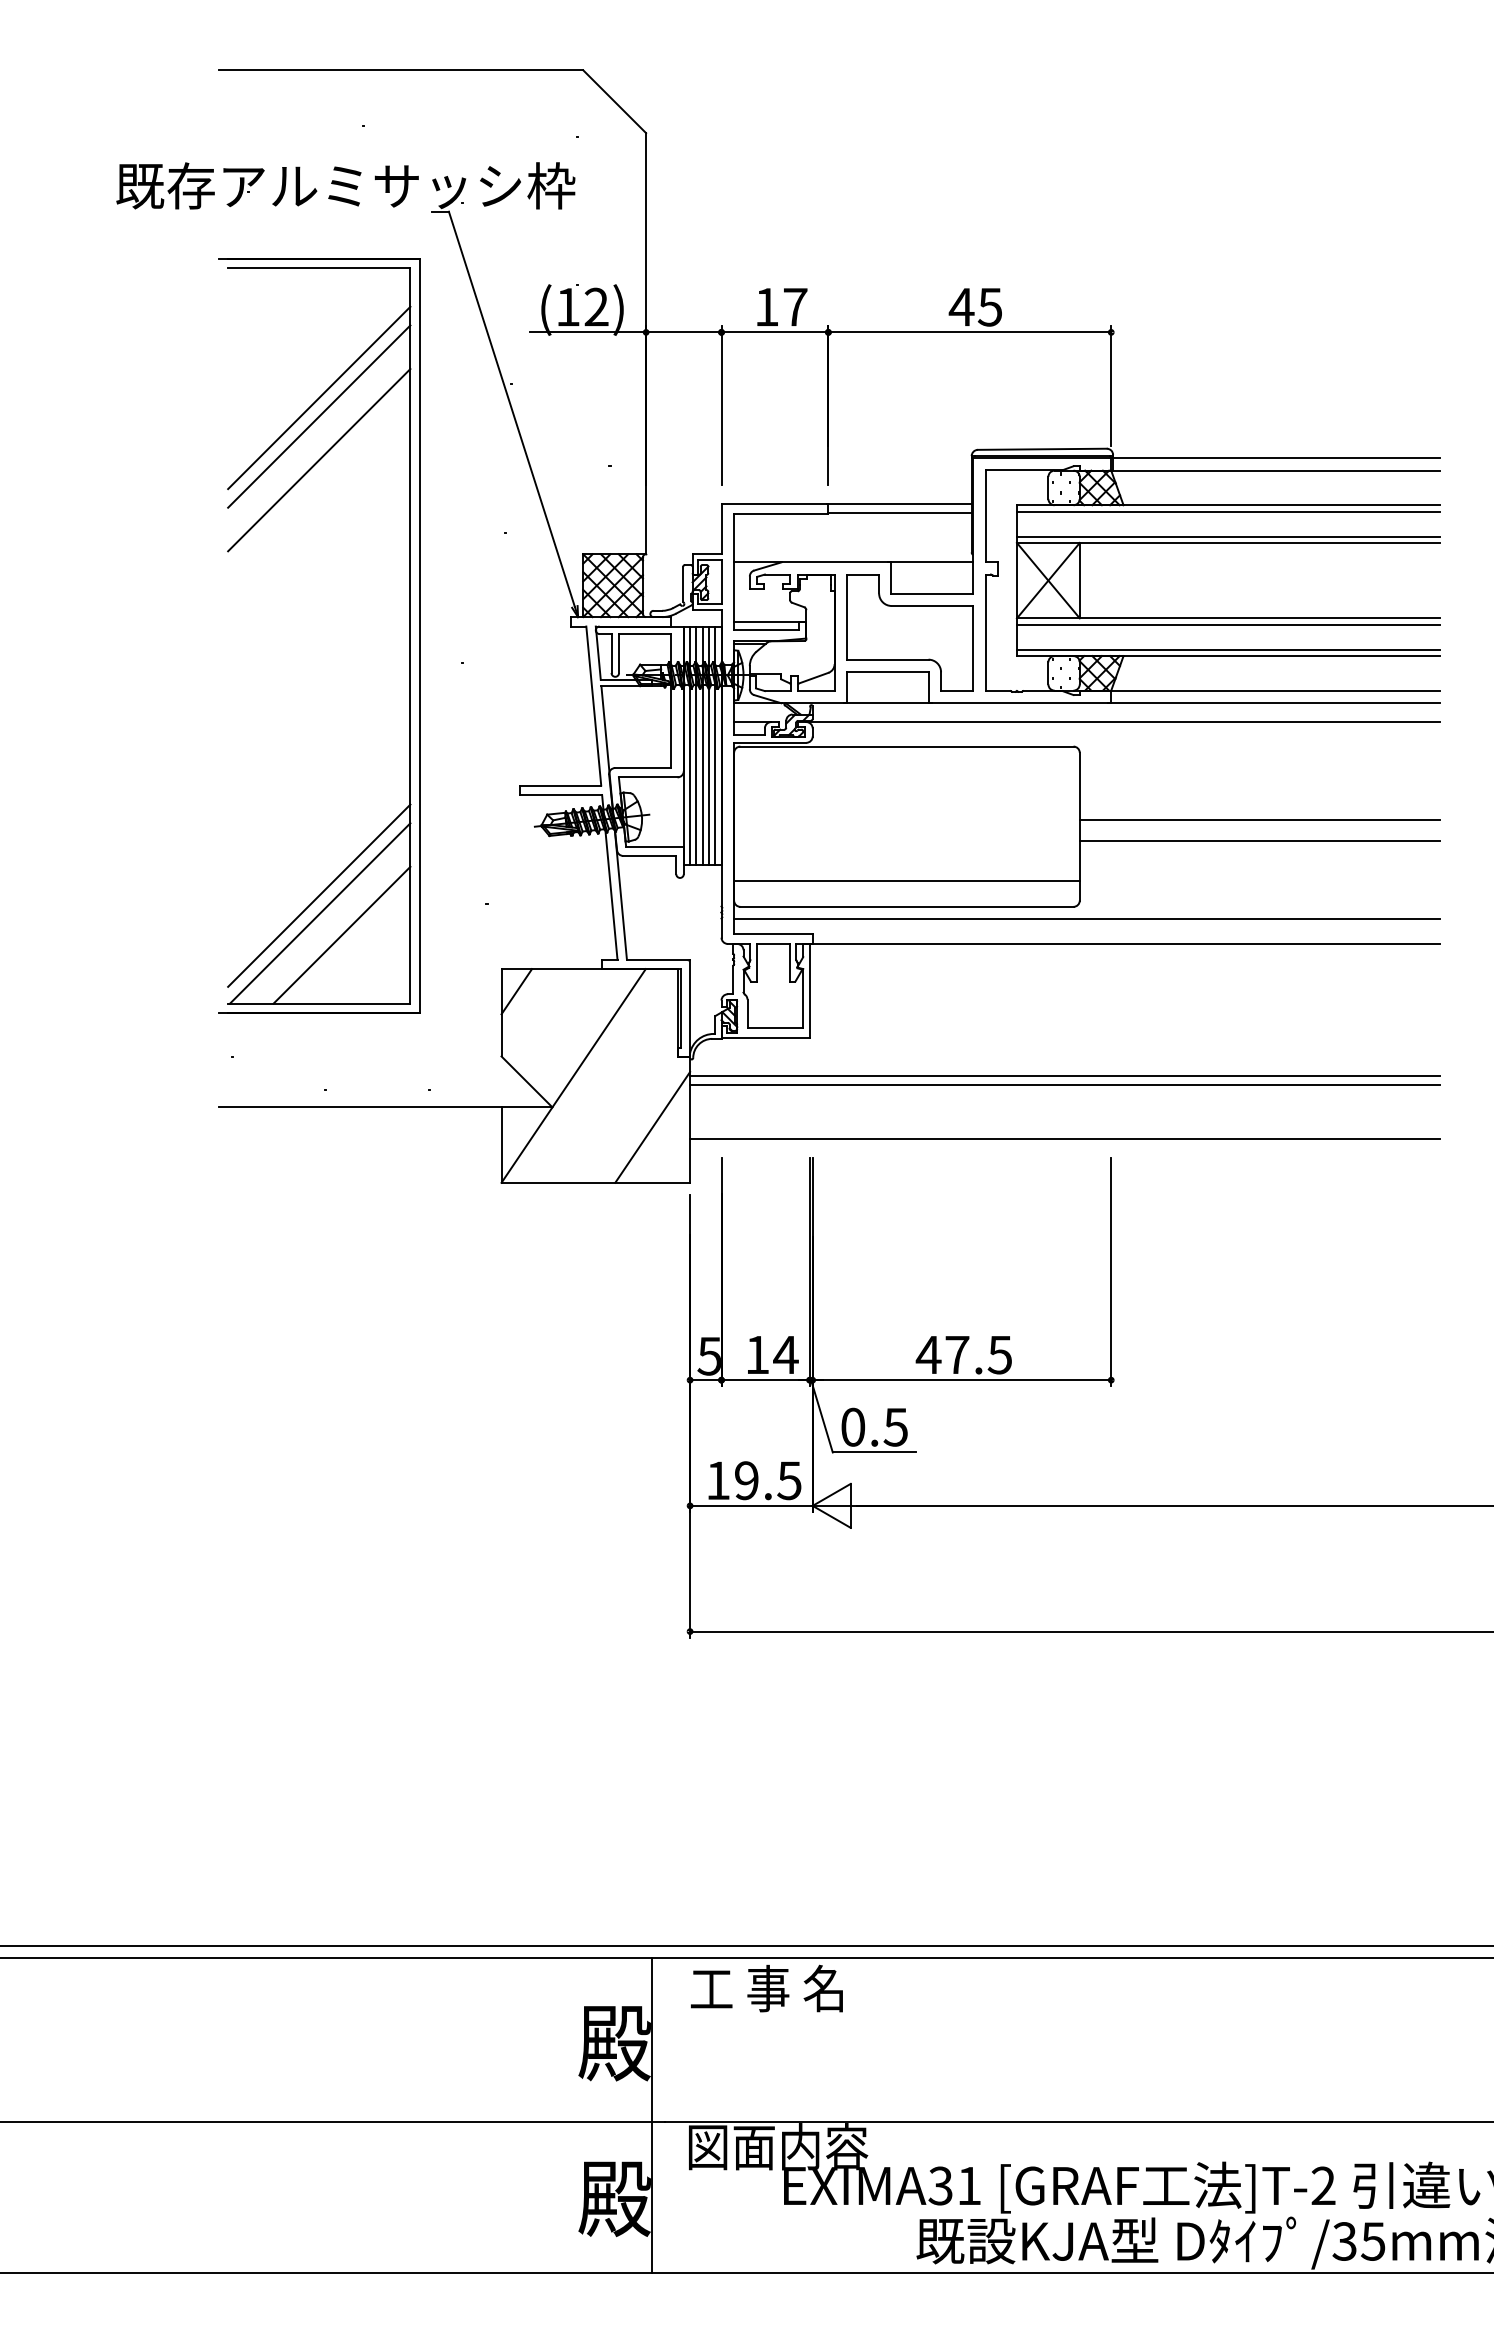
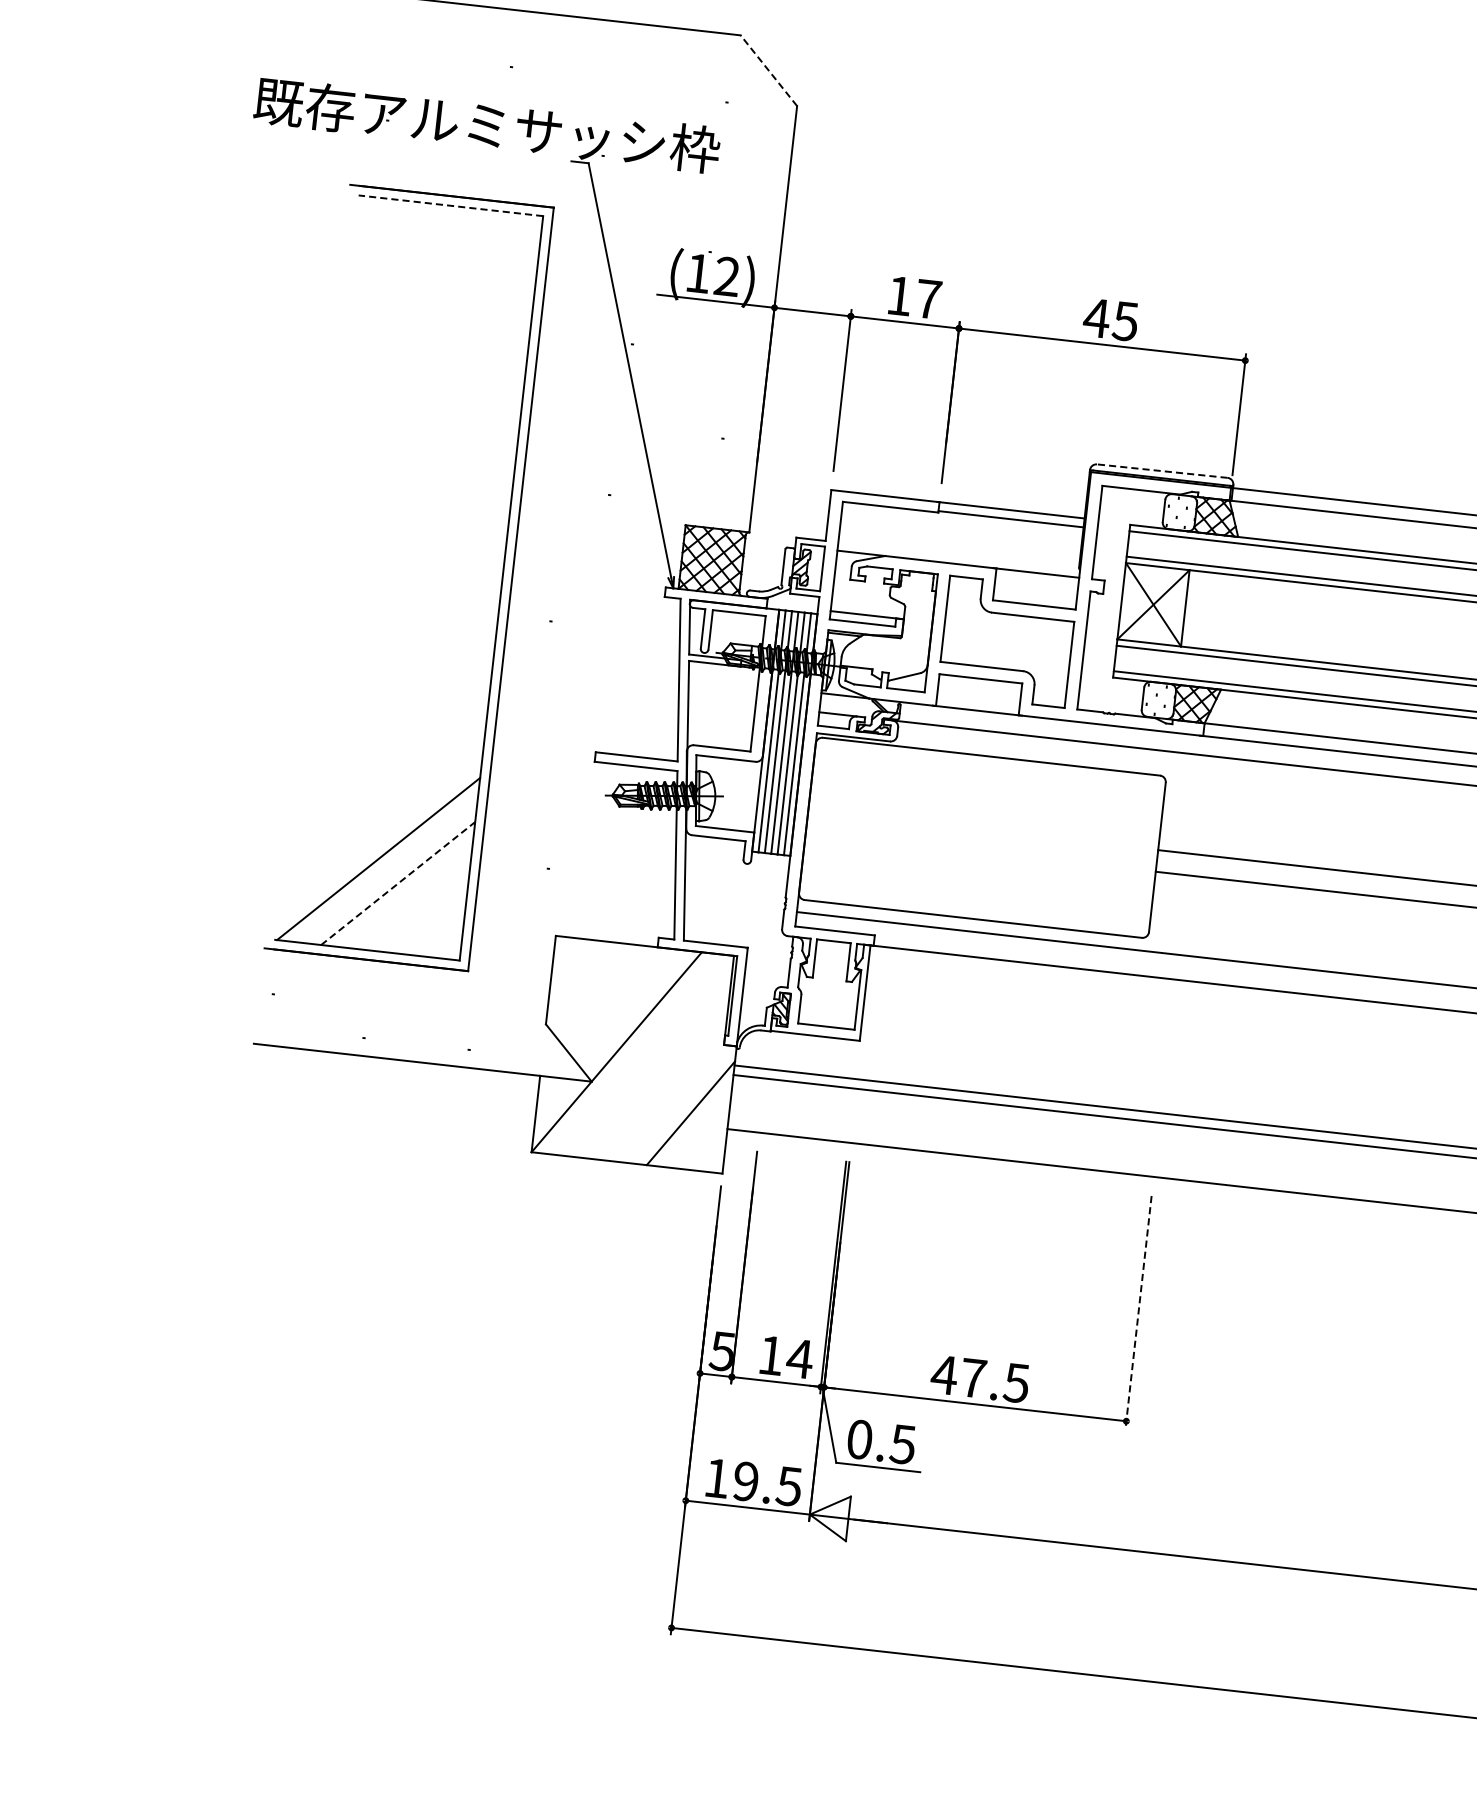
line: (614, 101) -> (768, 70), solid -> dashed
line: (318, 268) -> (450, 205), solid -> dashed
line: (319, 397) -> (436, 336), removed
line: (319, 416) -> (434, 355), removed
line: (1041, 449) -> (1161, 471), solid -> dashed
line: (319, 460) -> (429, 400), removed
line: (906, 881) -> (975, 893), removed
line: (319, 895) -> (379, 840), removed
line: (341, 935) -> (397, 883), solid -> dashed
line: (516, 991) -> (568, 960), removed
line: (1111, 1272) -> (1138, 1312), solid -> dashed

